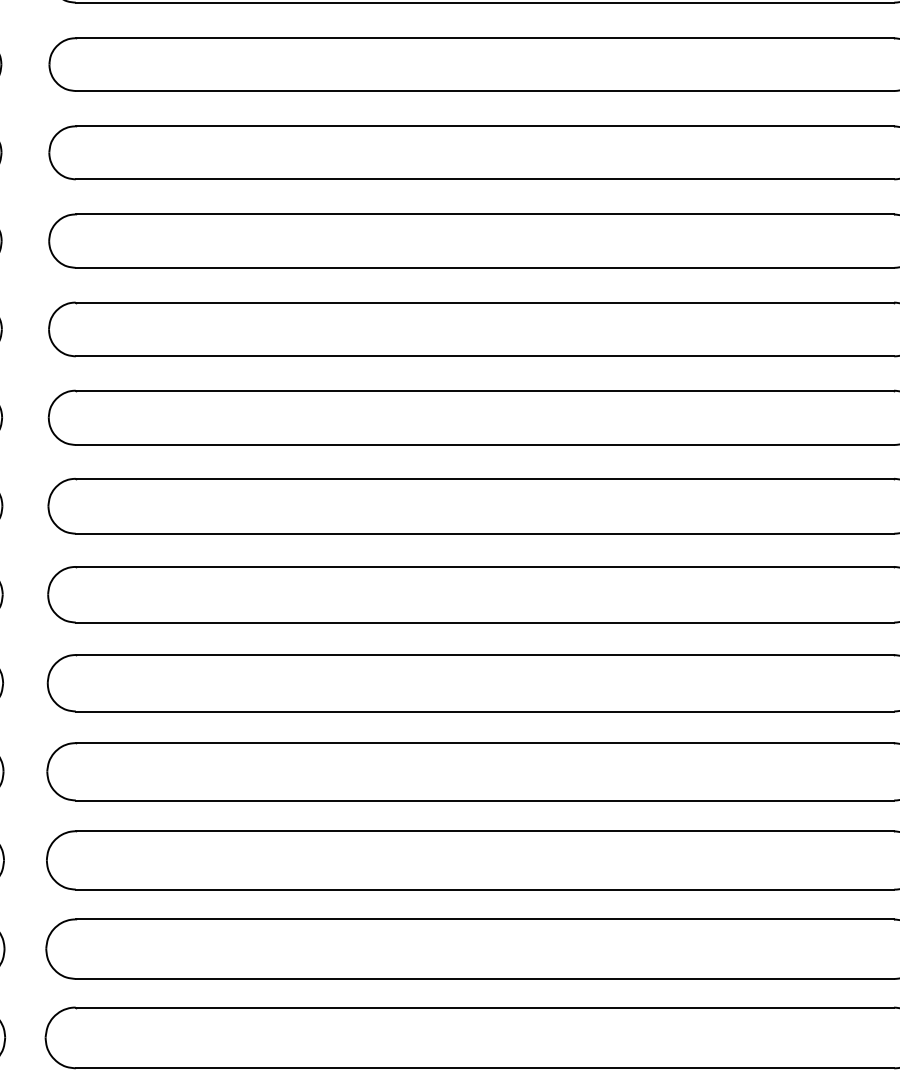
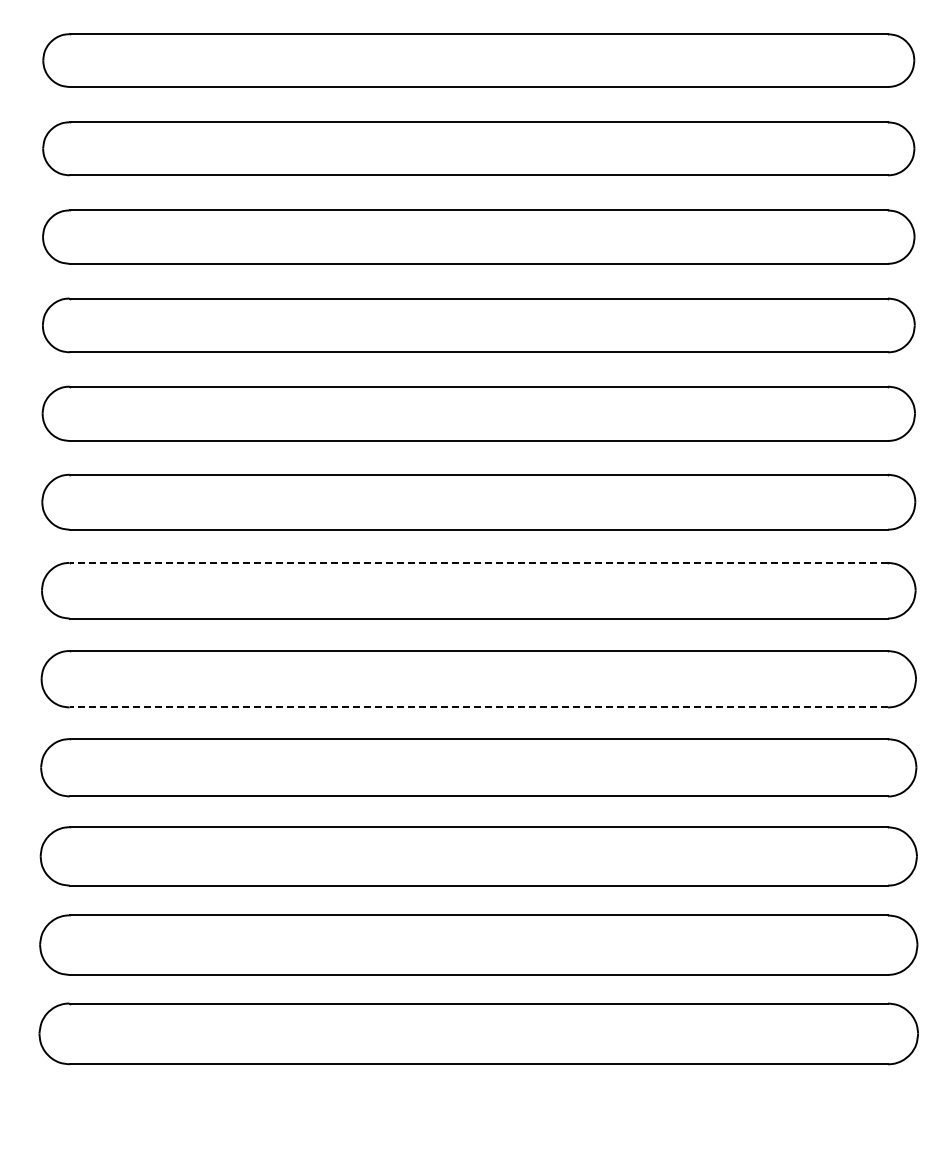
line: (484, 566) -> (478, 562), solid -> dashed
line: (484, 711) -> (478, 707), solid -> dashed

